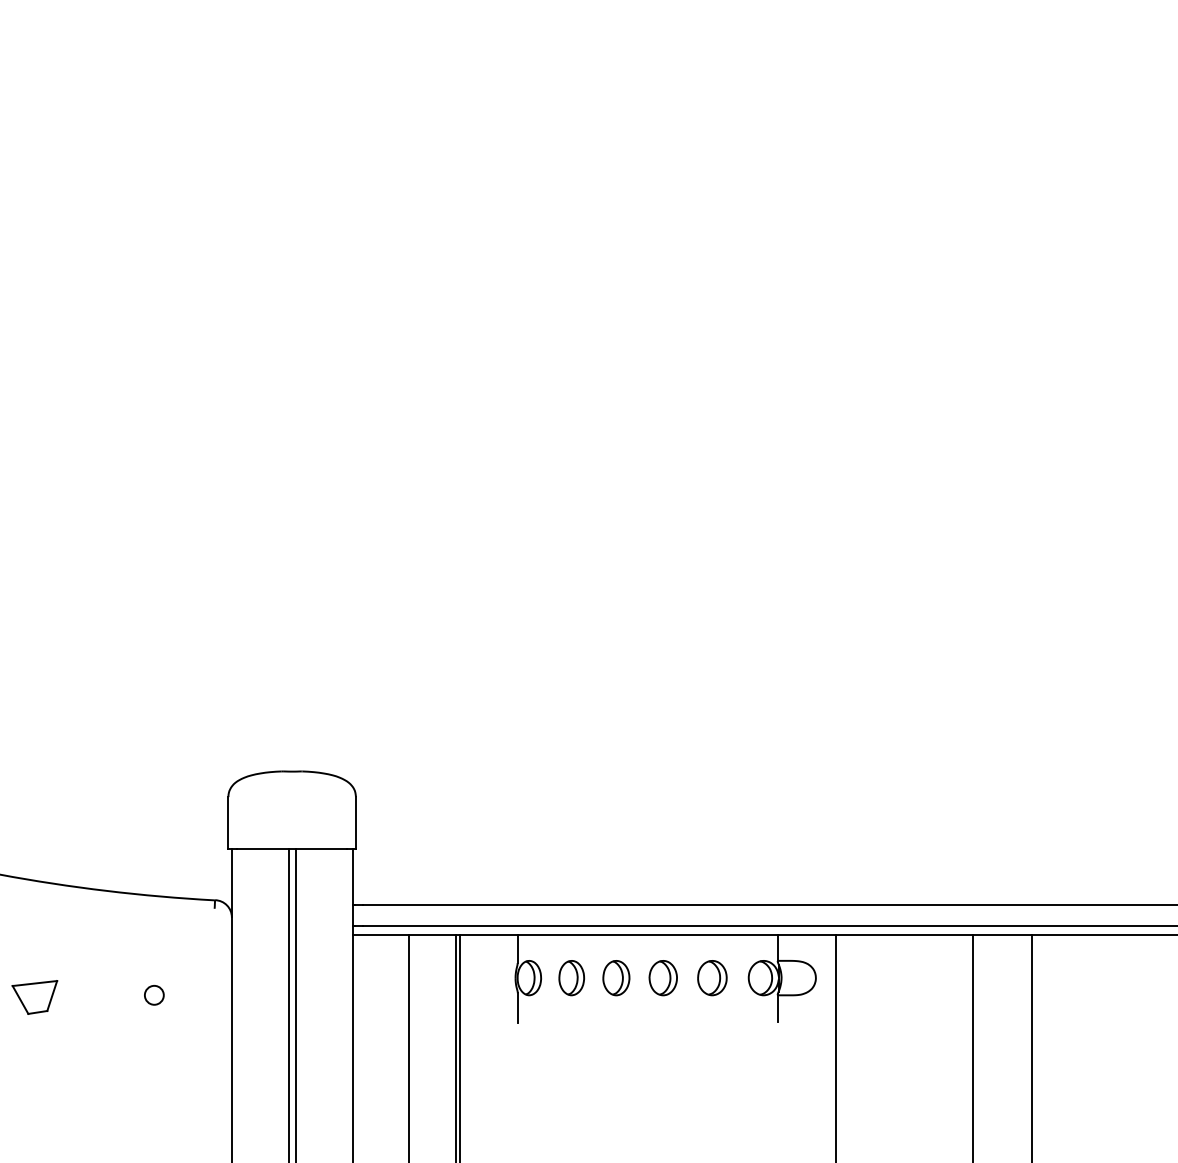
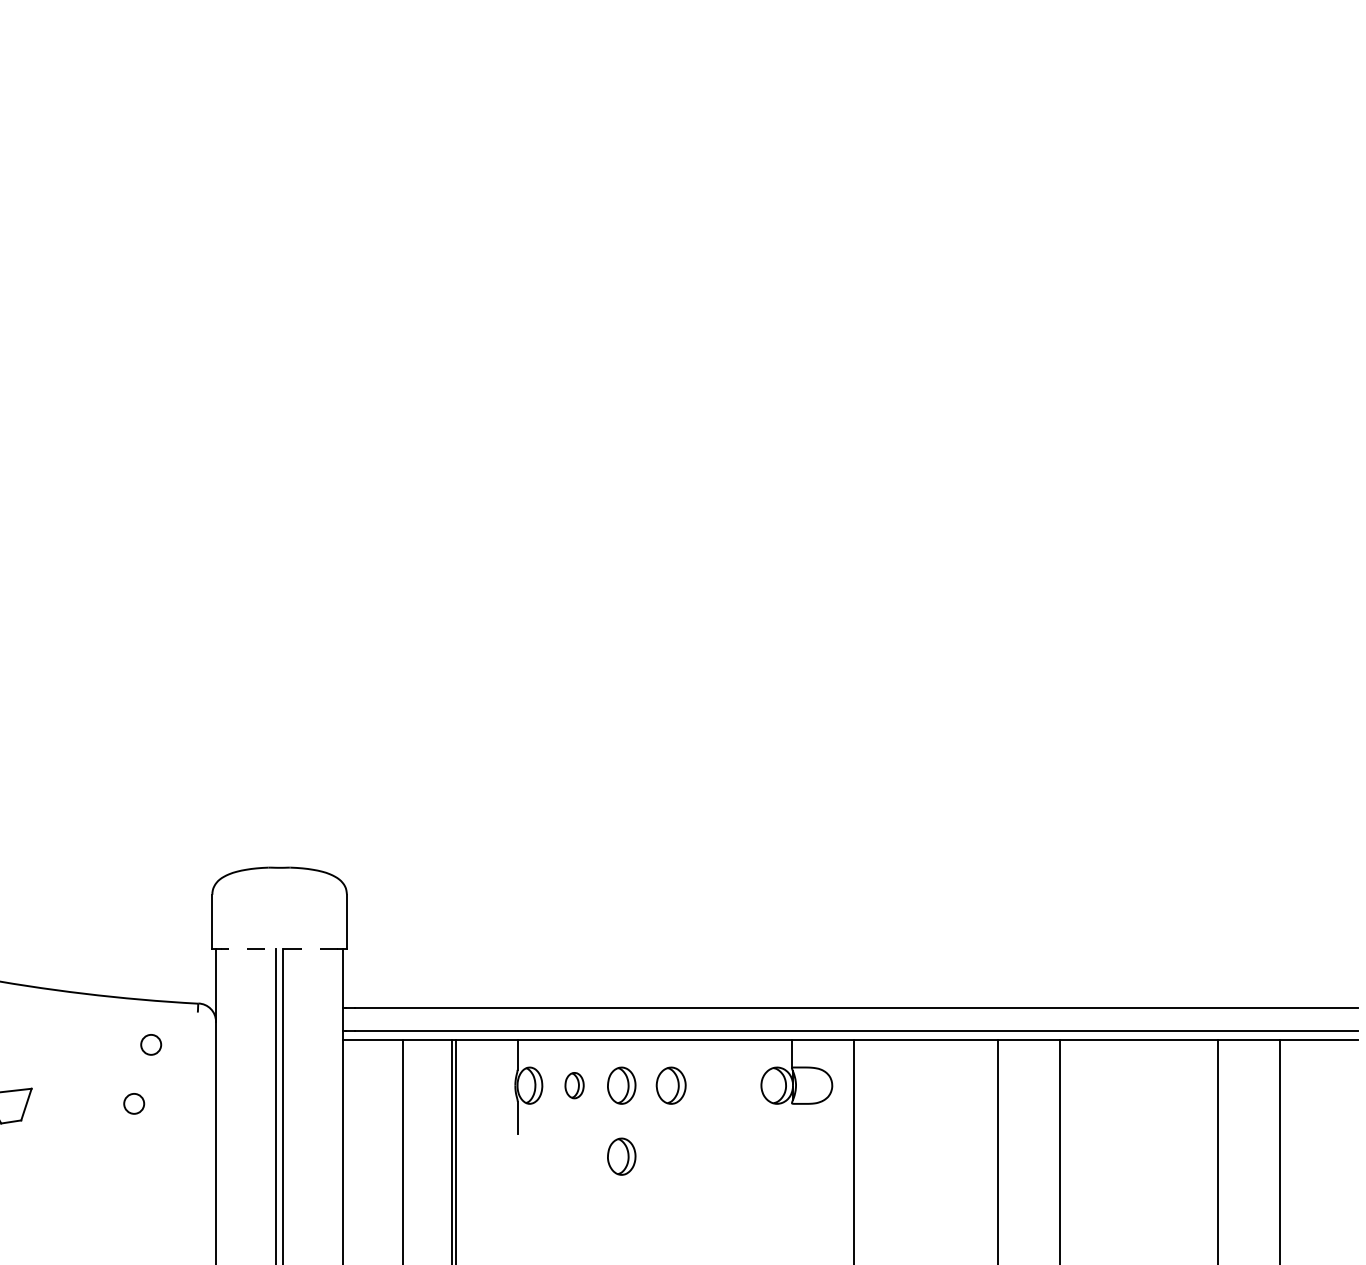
line: (292, 849) -> (279, 949), solid -> dashed
circle: (170, 939) -> (151, 1044), added
part: (571, 977) -> (574, 1085), size x0.7
part: (712, 977) -> (723, 1085), removed
line: (777, 1008) -> (791, 1117), removed
part: (616, 1045) -> (621, 1156), added

